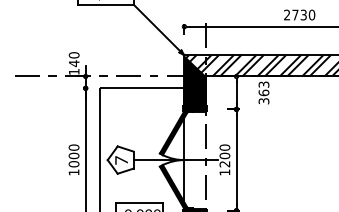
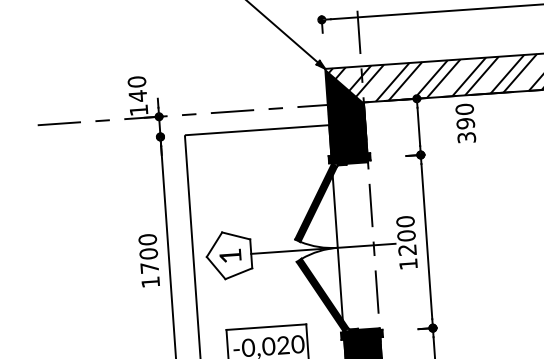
text: (263, 88) -> (464, 116), 363 -> 390
text: (121, 160) -> (230, 256), 7 -> 1
text: (73, 164) -> (148, 268), 1000 -> 1700

